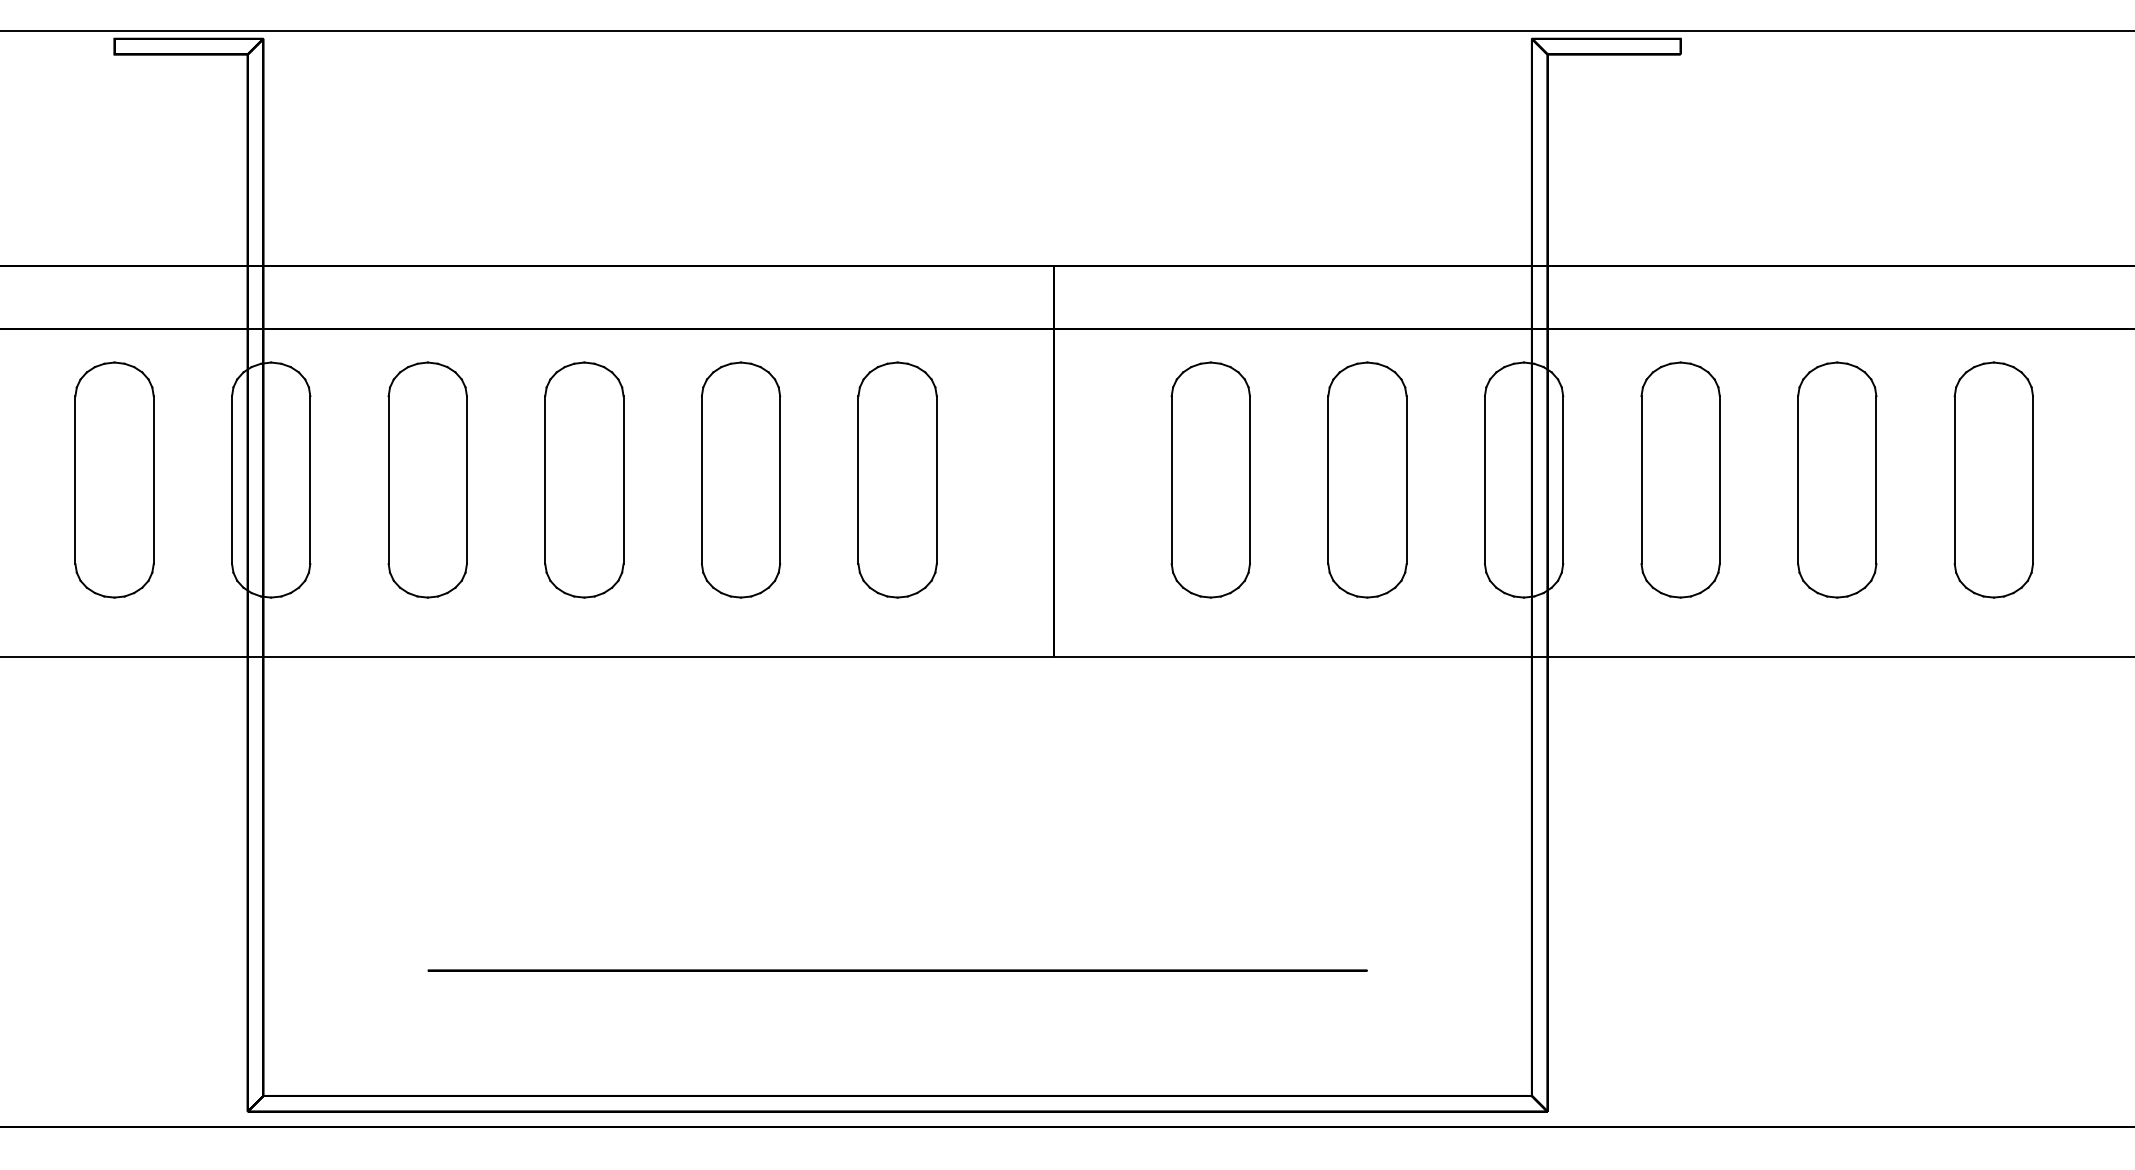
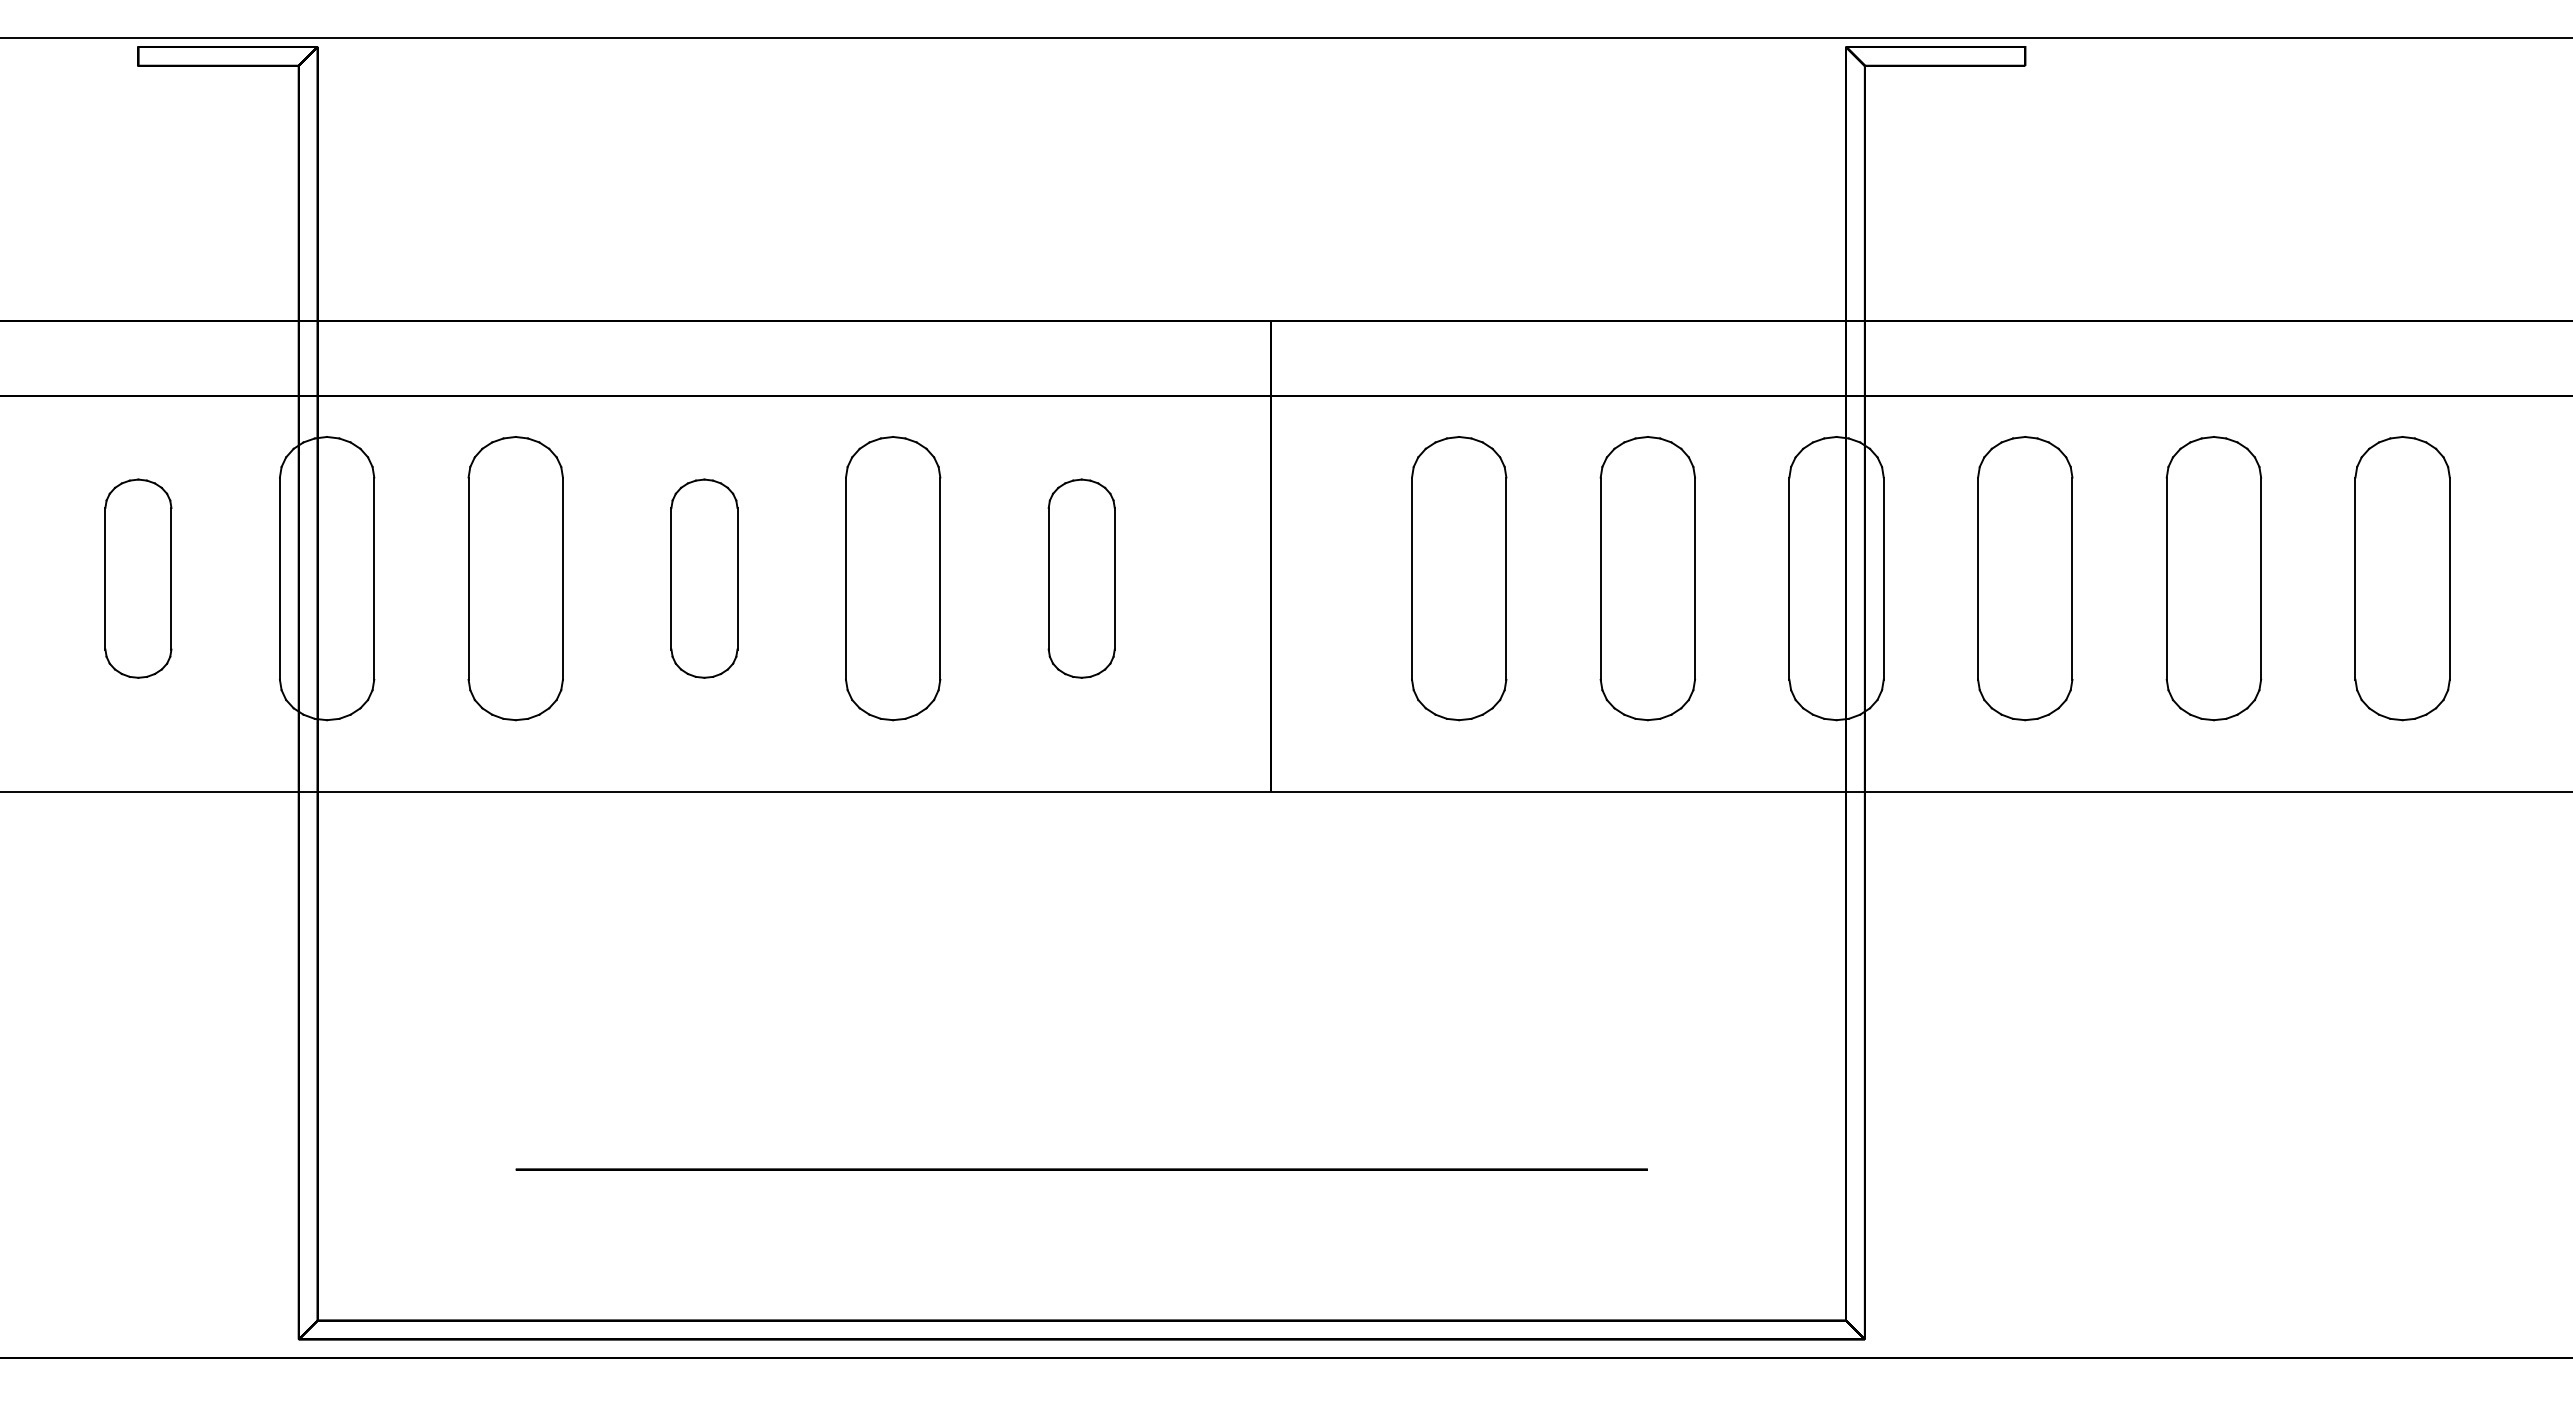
part: (114, 480) -> (138, 578), size x0.7
part: (584, 480) -> (704, 578), size x0.7
part: (897, 480) -> (1081, 578), size x0.7

